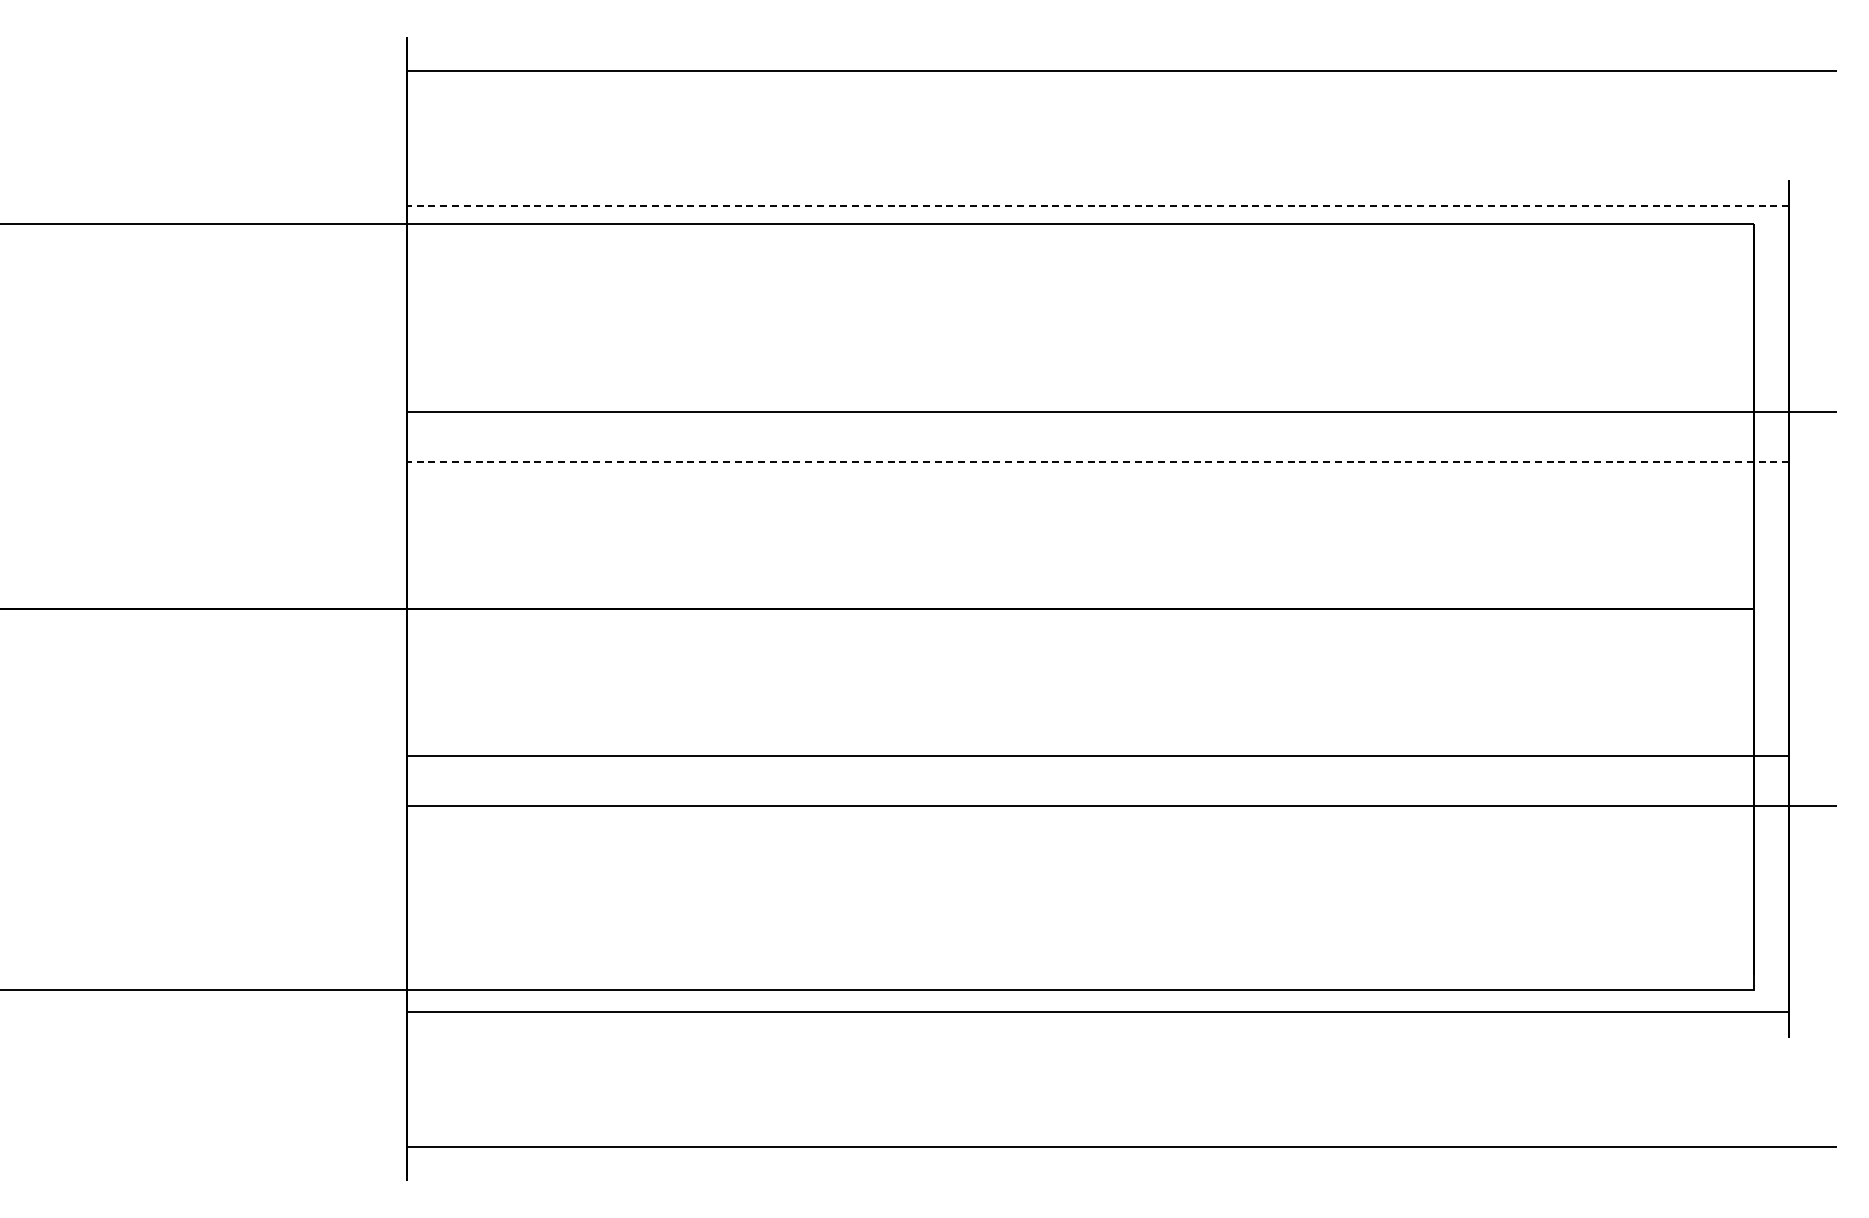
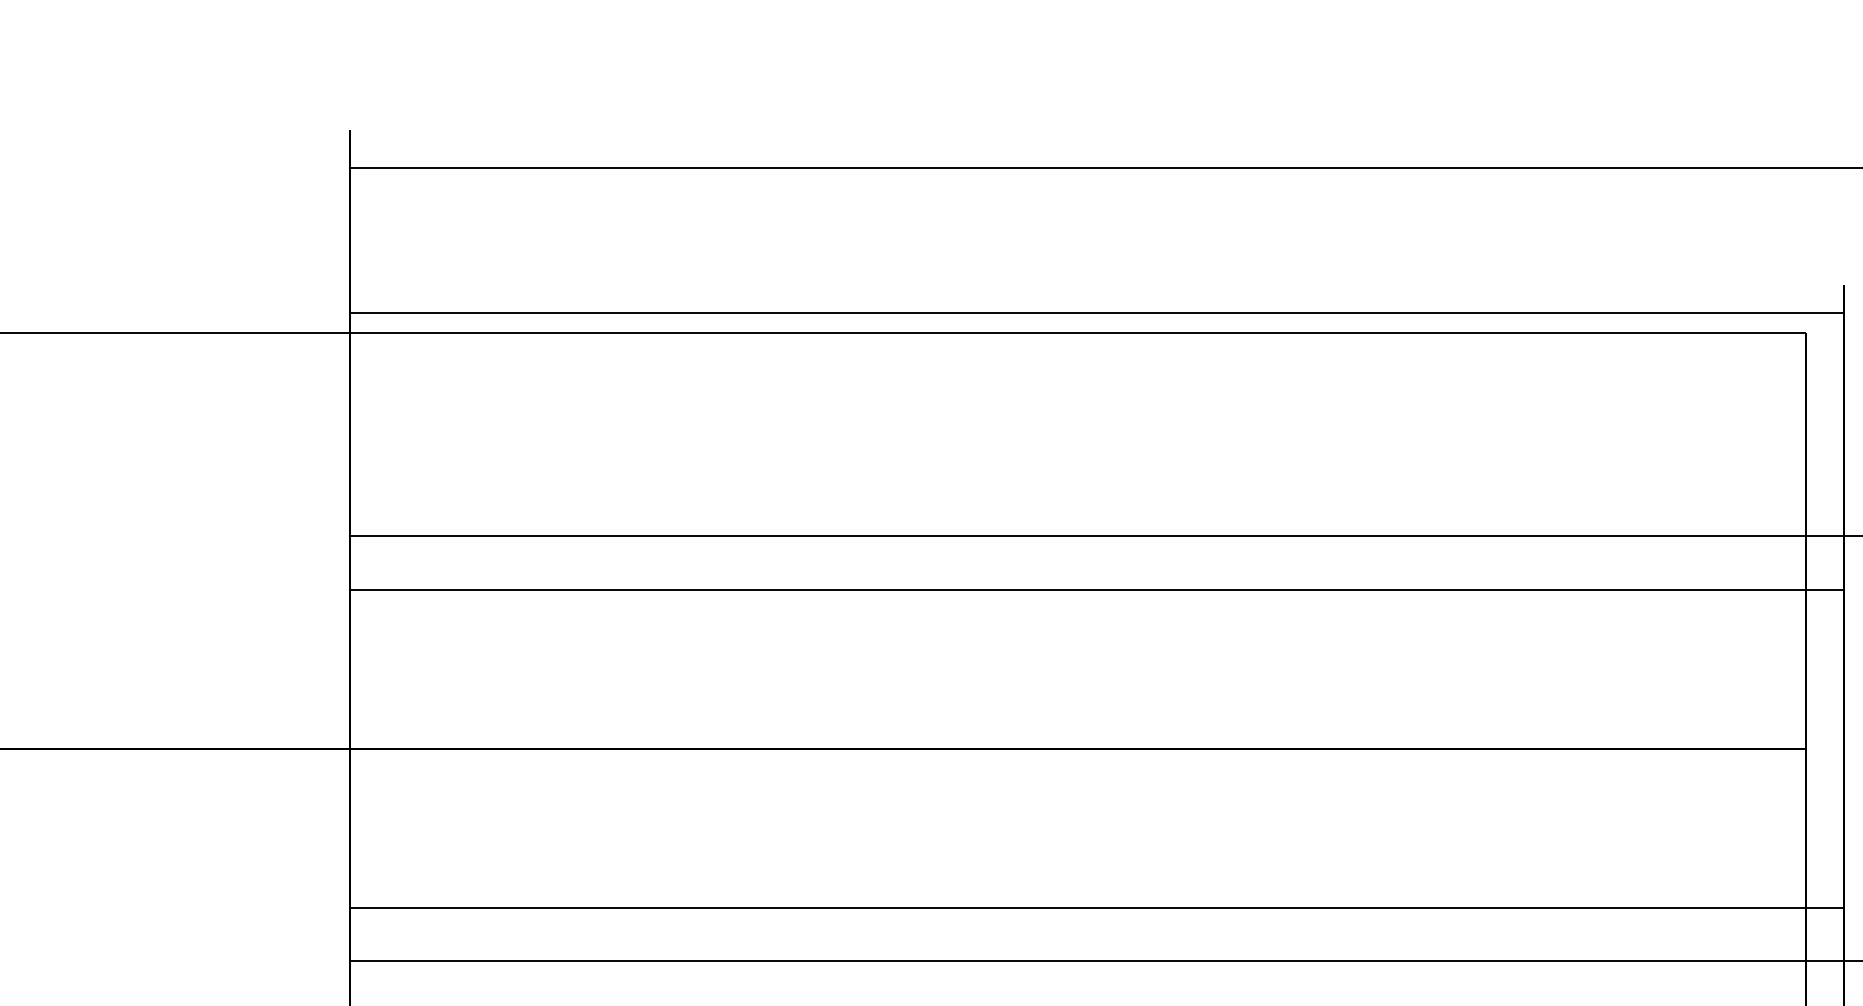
line: (1097, 205) -> (1096, 312), dashed -> solid
line: (1097, 461) -> (1096, 589), dashed -> solid

